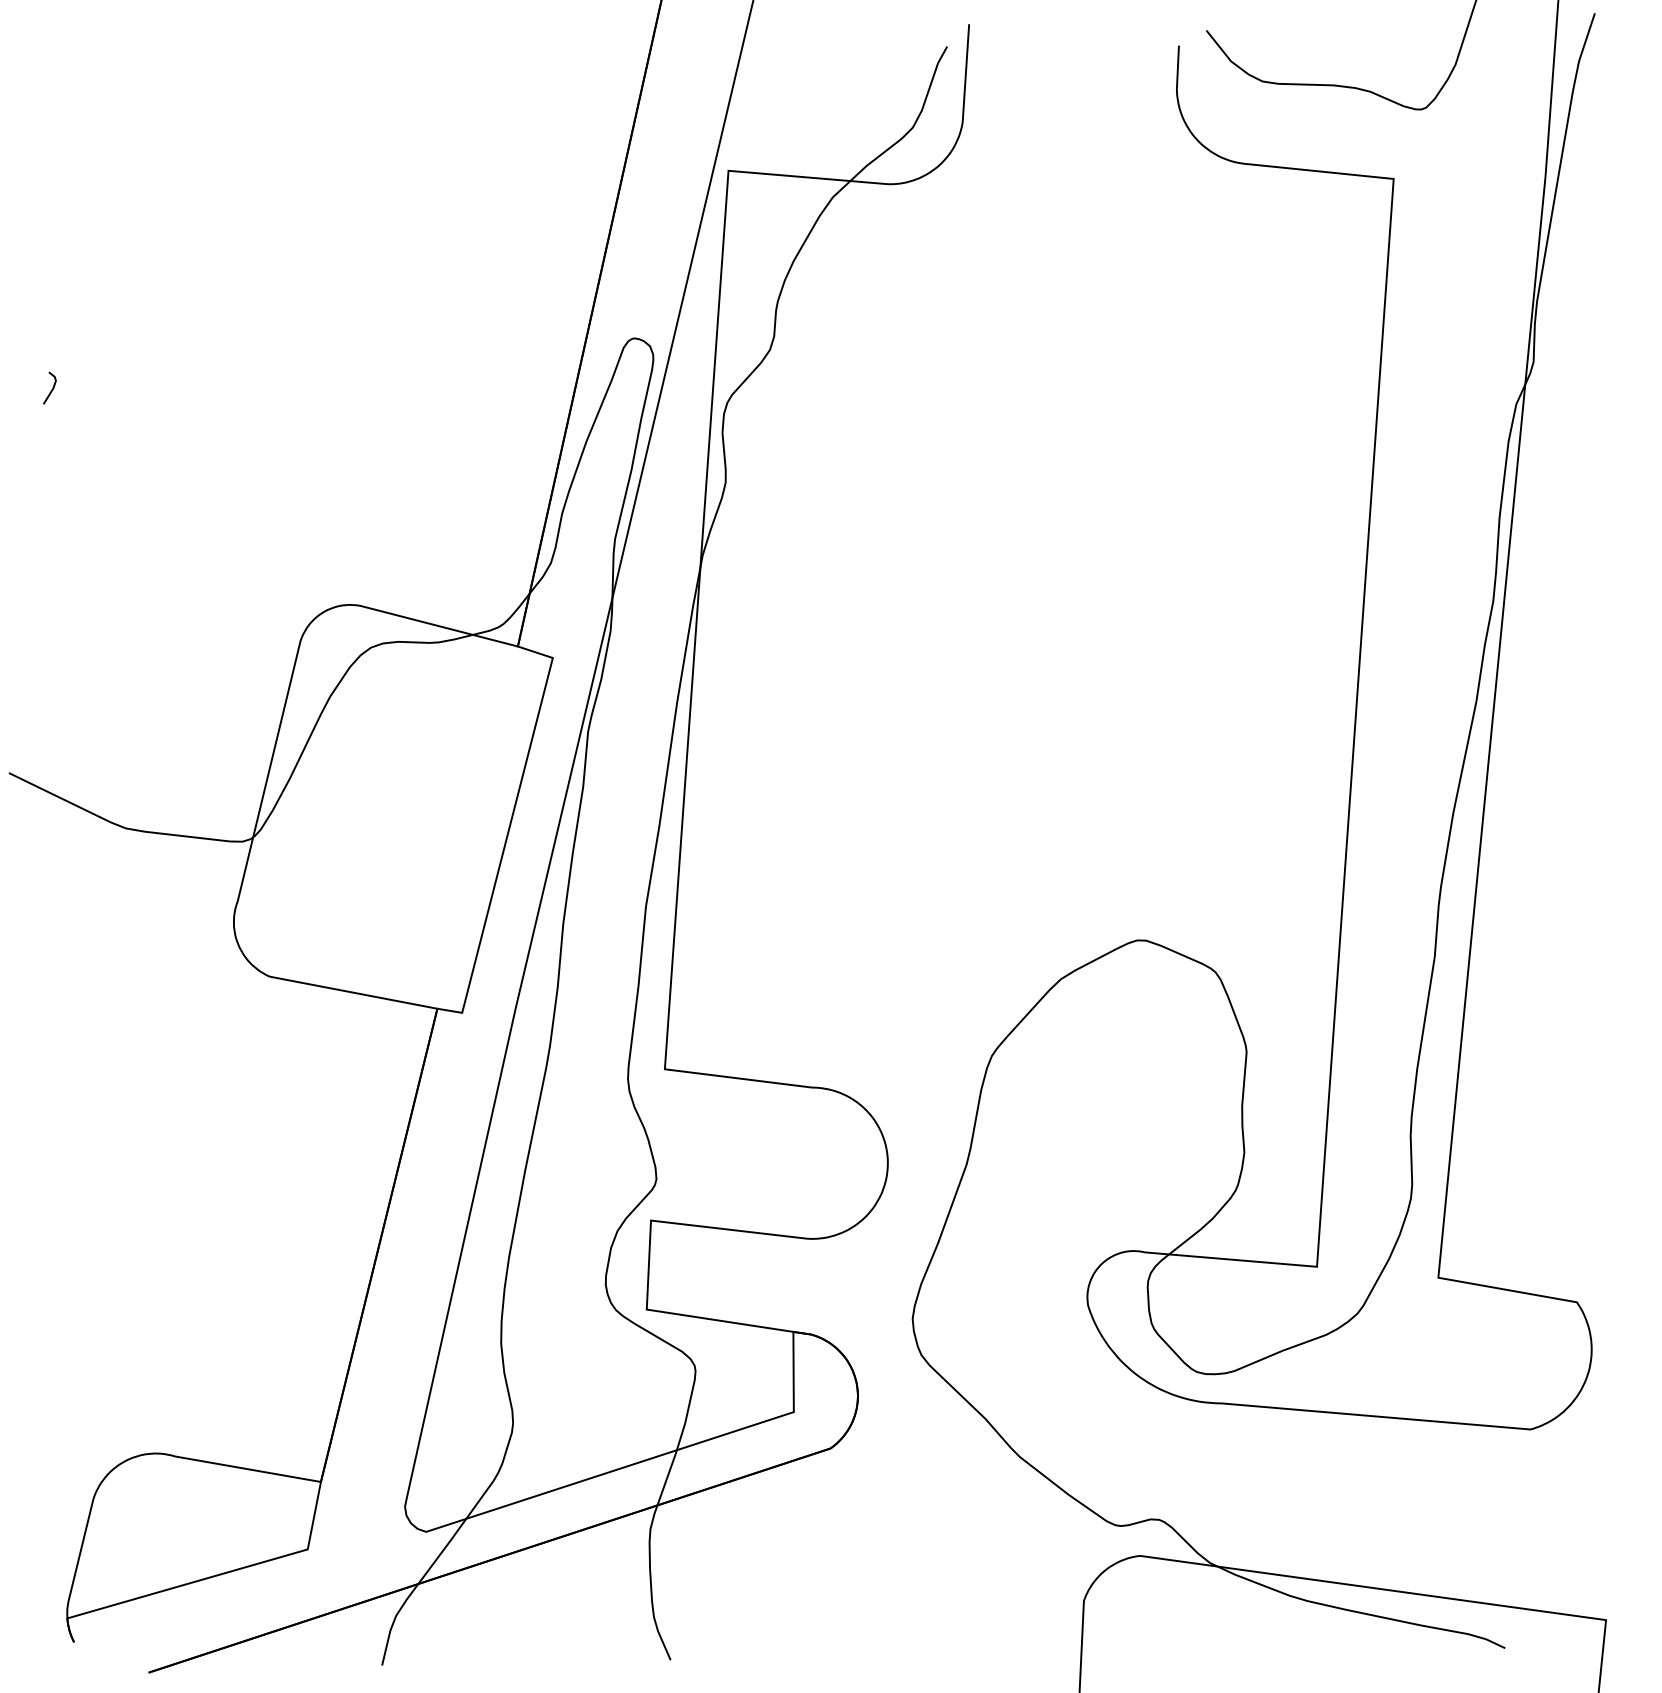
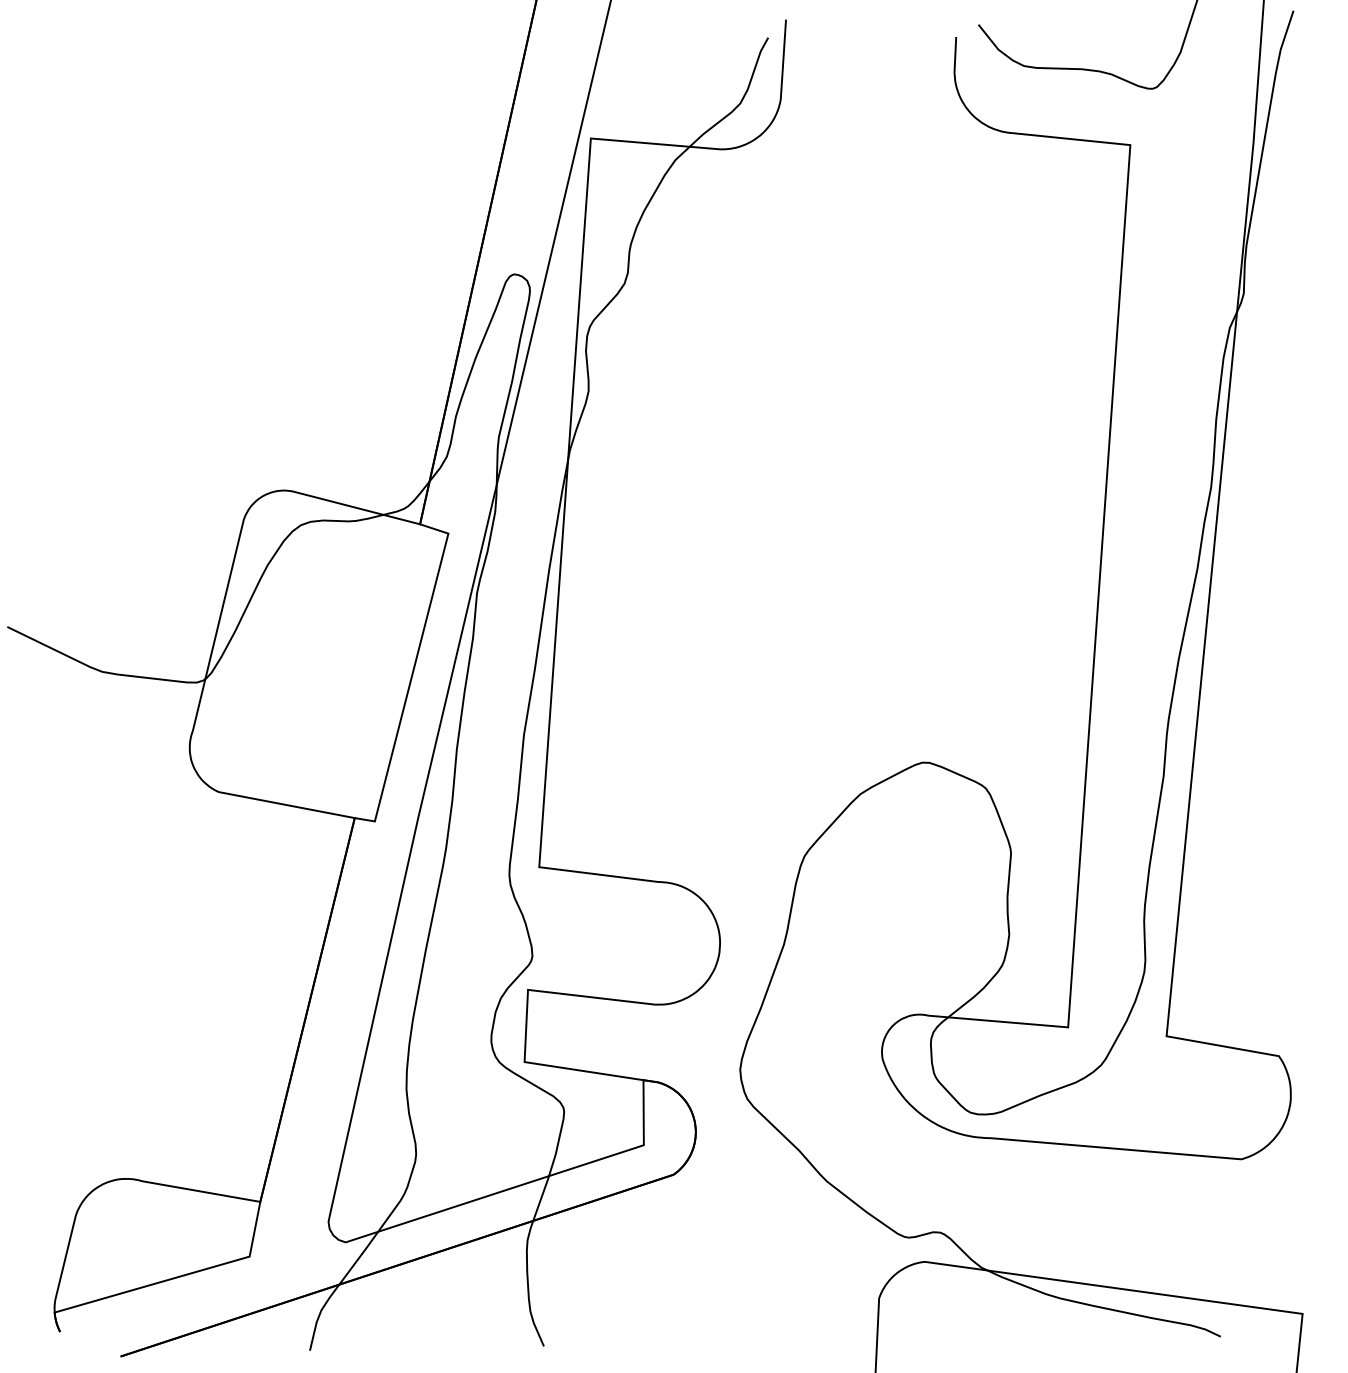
line: (51, 389) -> (41, 315), removed

